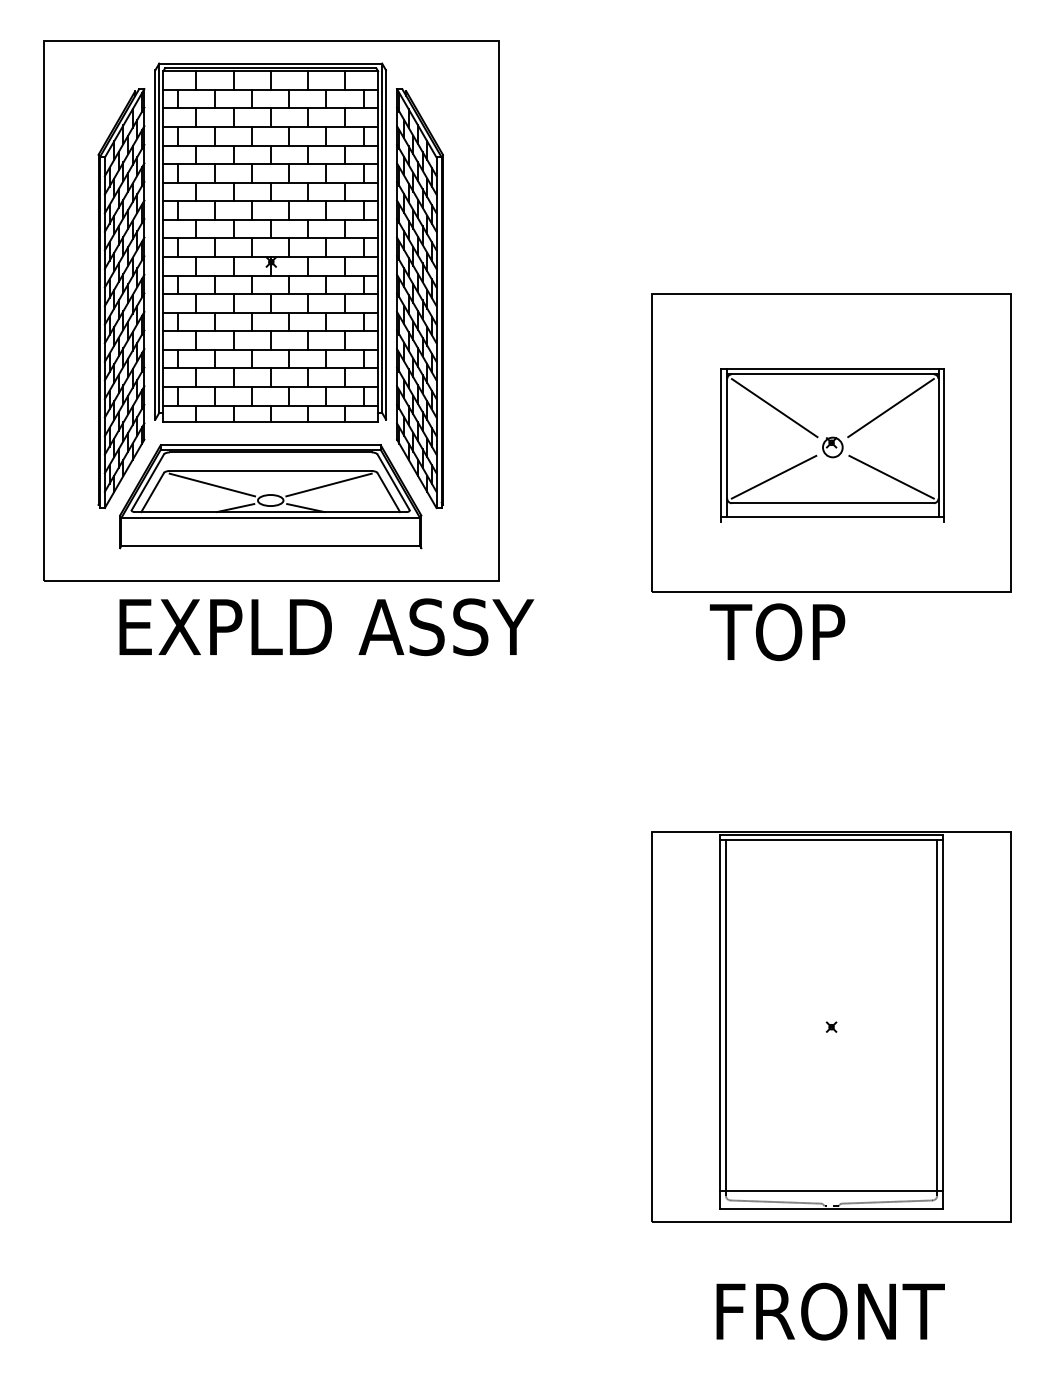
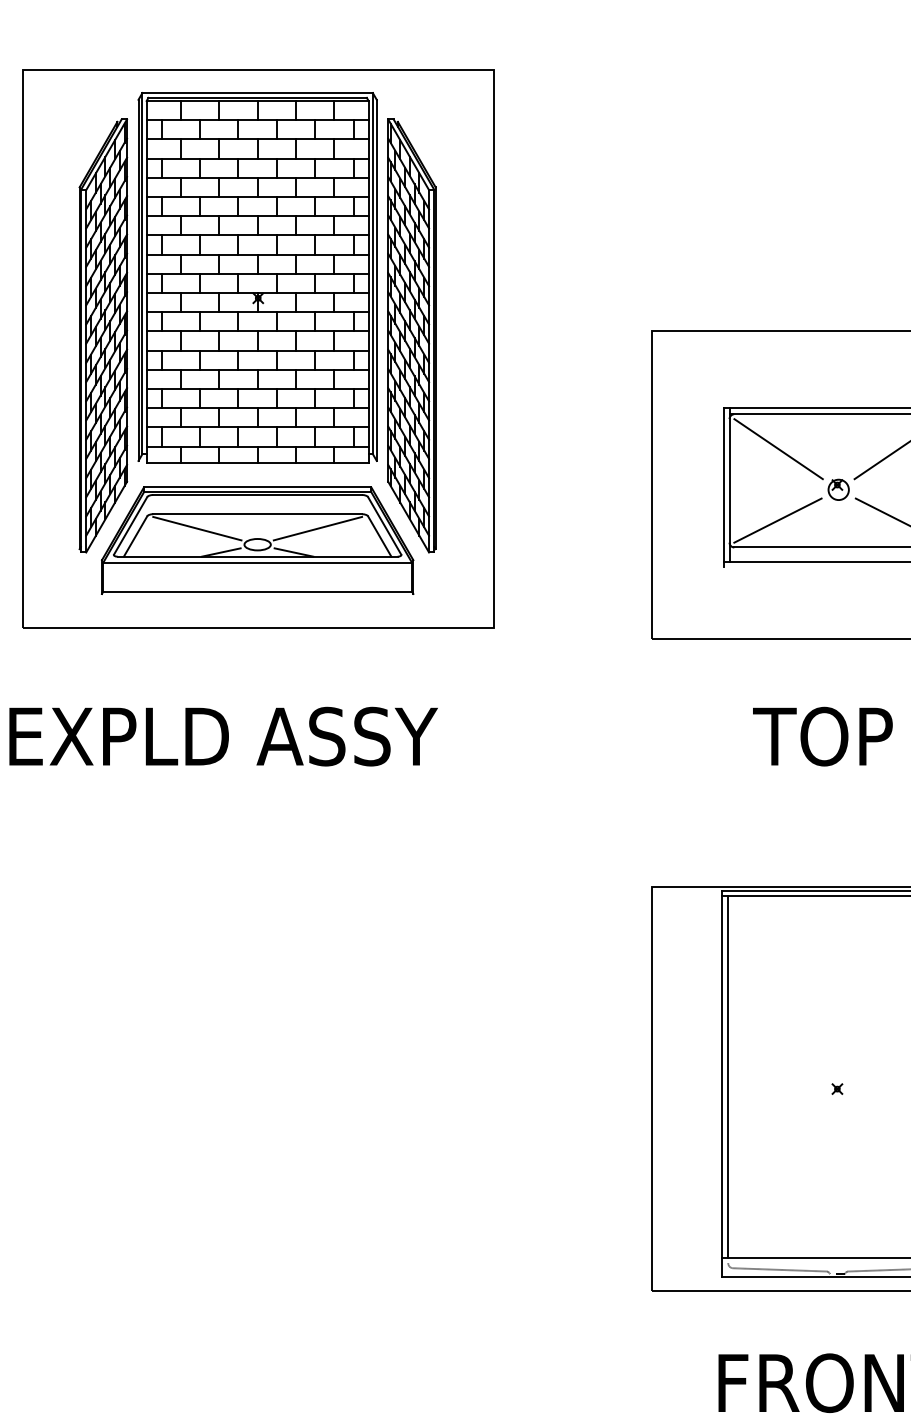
text: (326, 627) -> (223, 736), moved
text: (777, 632) -> (822, 736), moved

